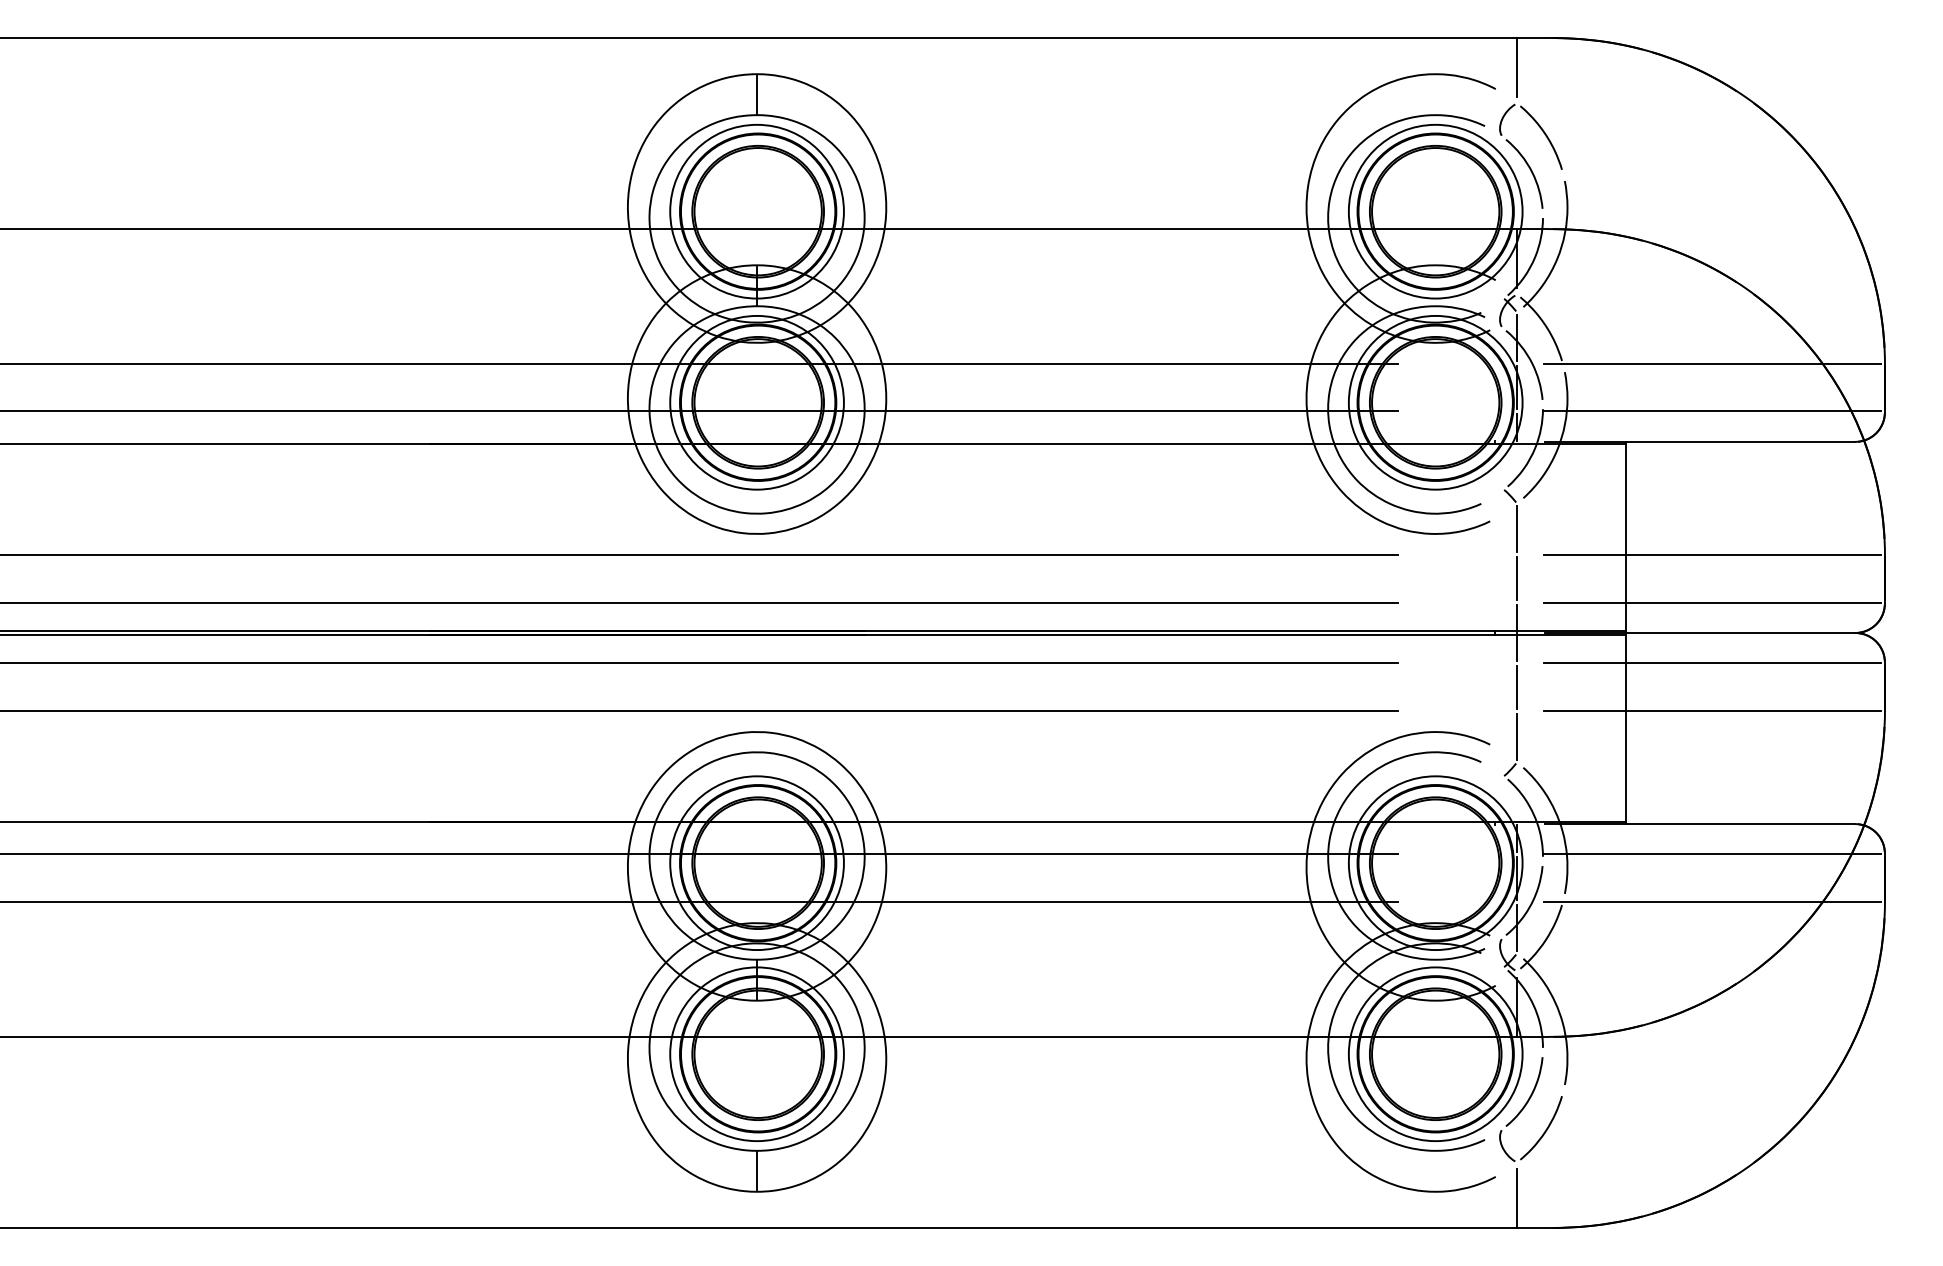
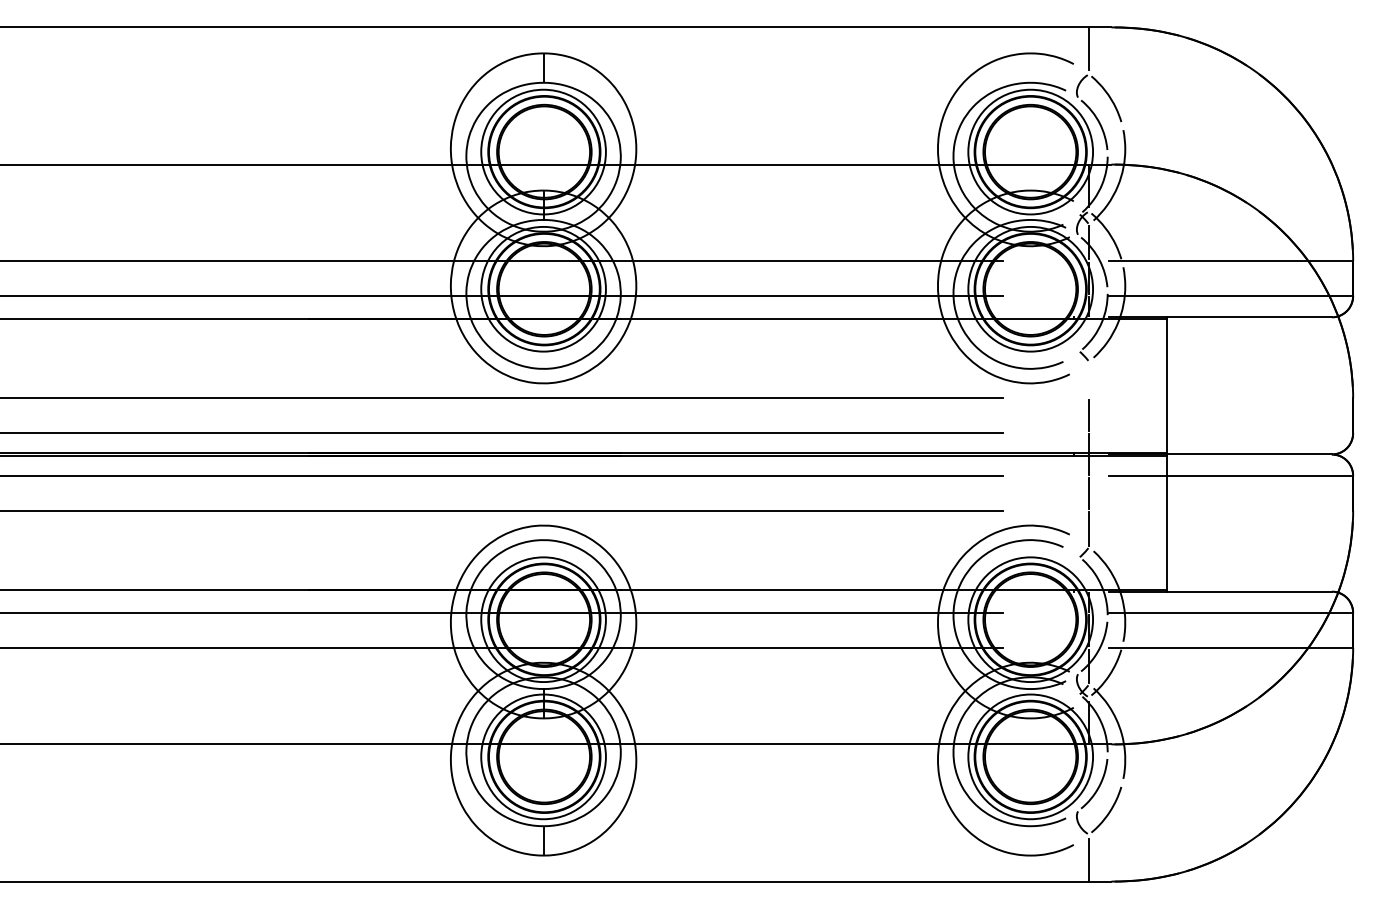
line: (1517, 528) -> (1089, 379), removed
line: (1712, 554) -> (1229, 398), removed
line: (1712, 602) -> (1229, 432), removed
line: (1712, 711) -> (1229, 510), removed

